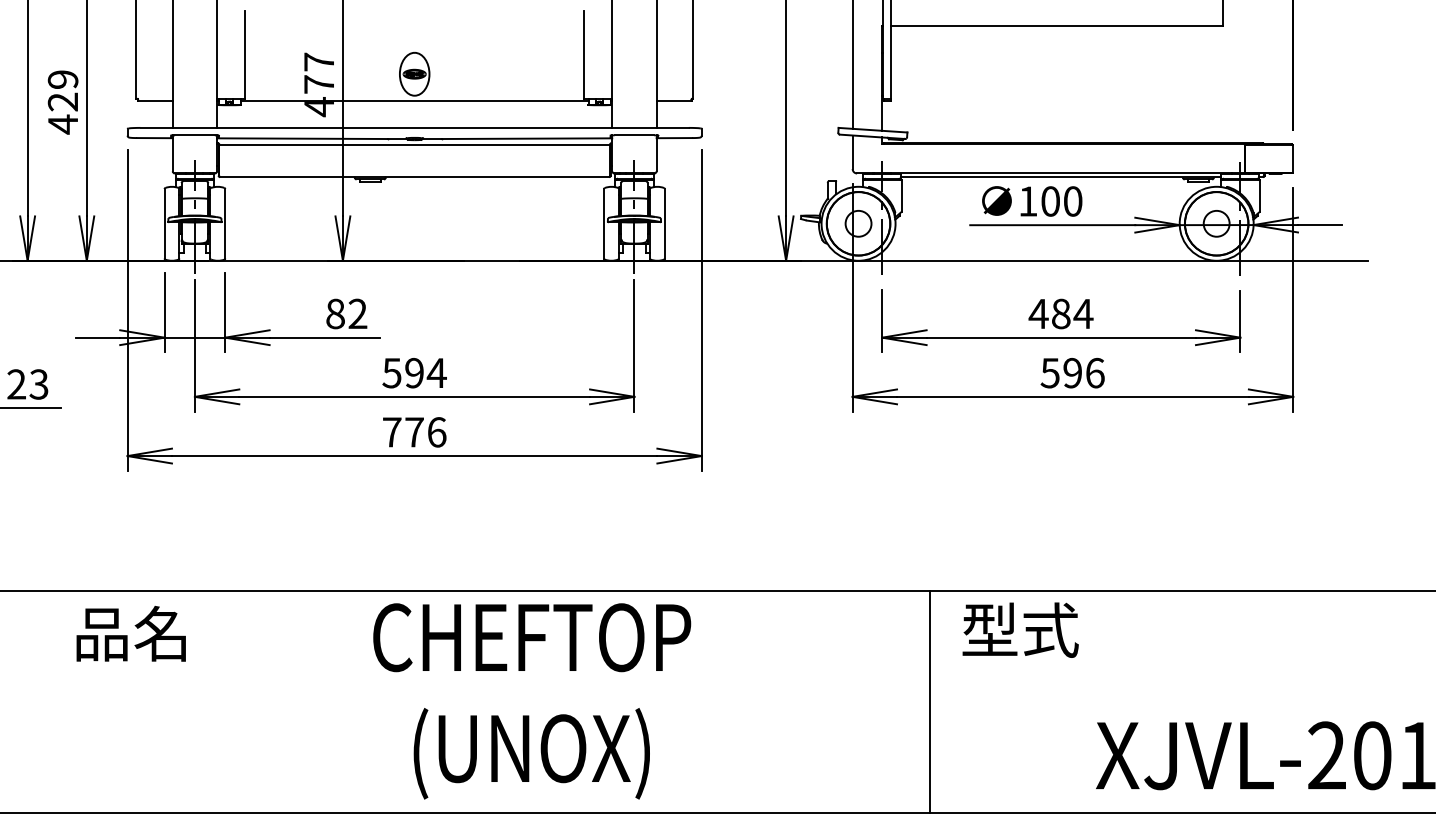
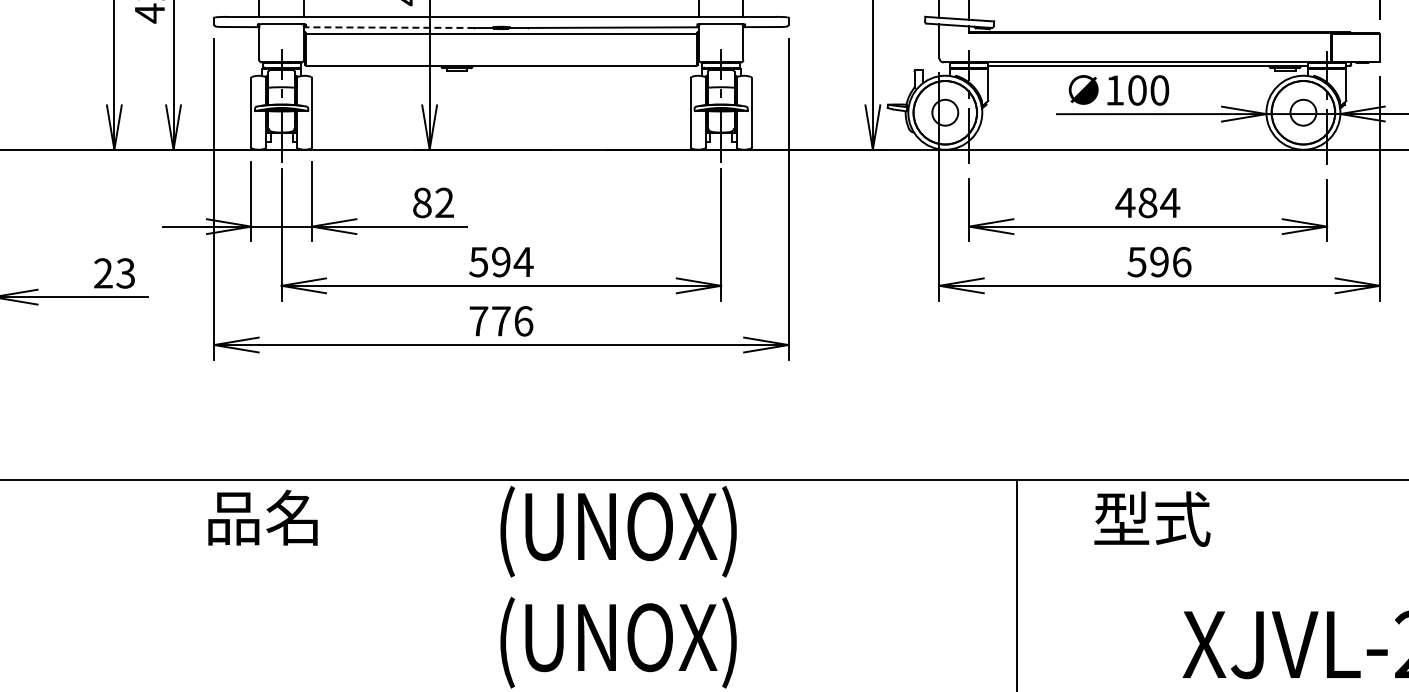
line: (301, 138) -> (388, 27), solid -> dashed
text: (1020, 629) -> (1152, 518), moved
text: (130, 633) -> (262, 517), moved
text: (532, 642) -> (619, 531), CHEFTOP -> (UNOX)

